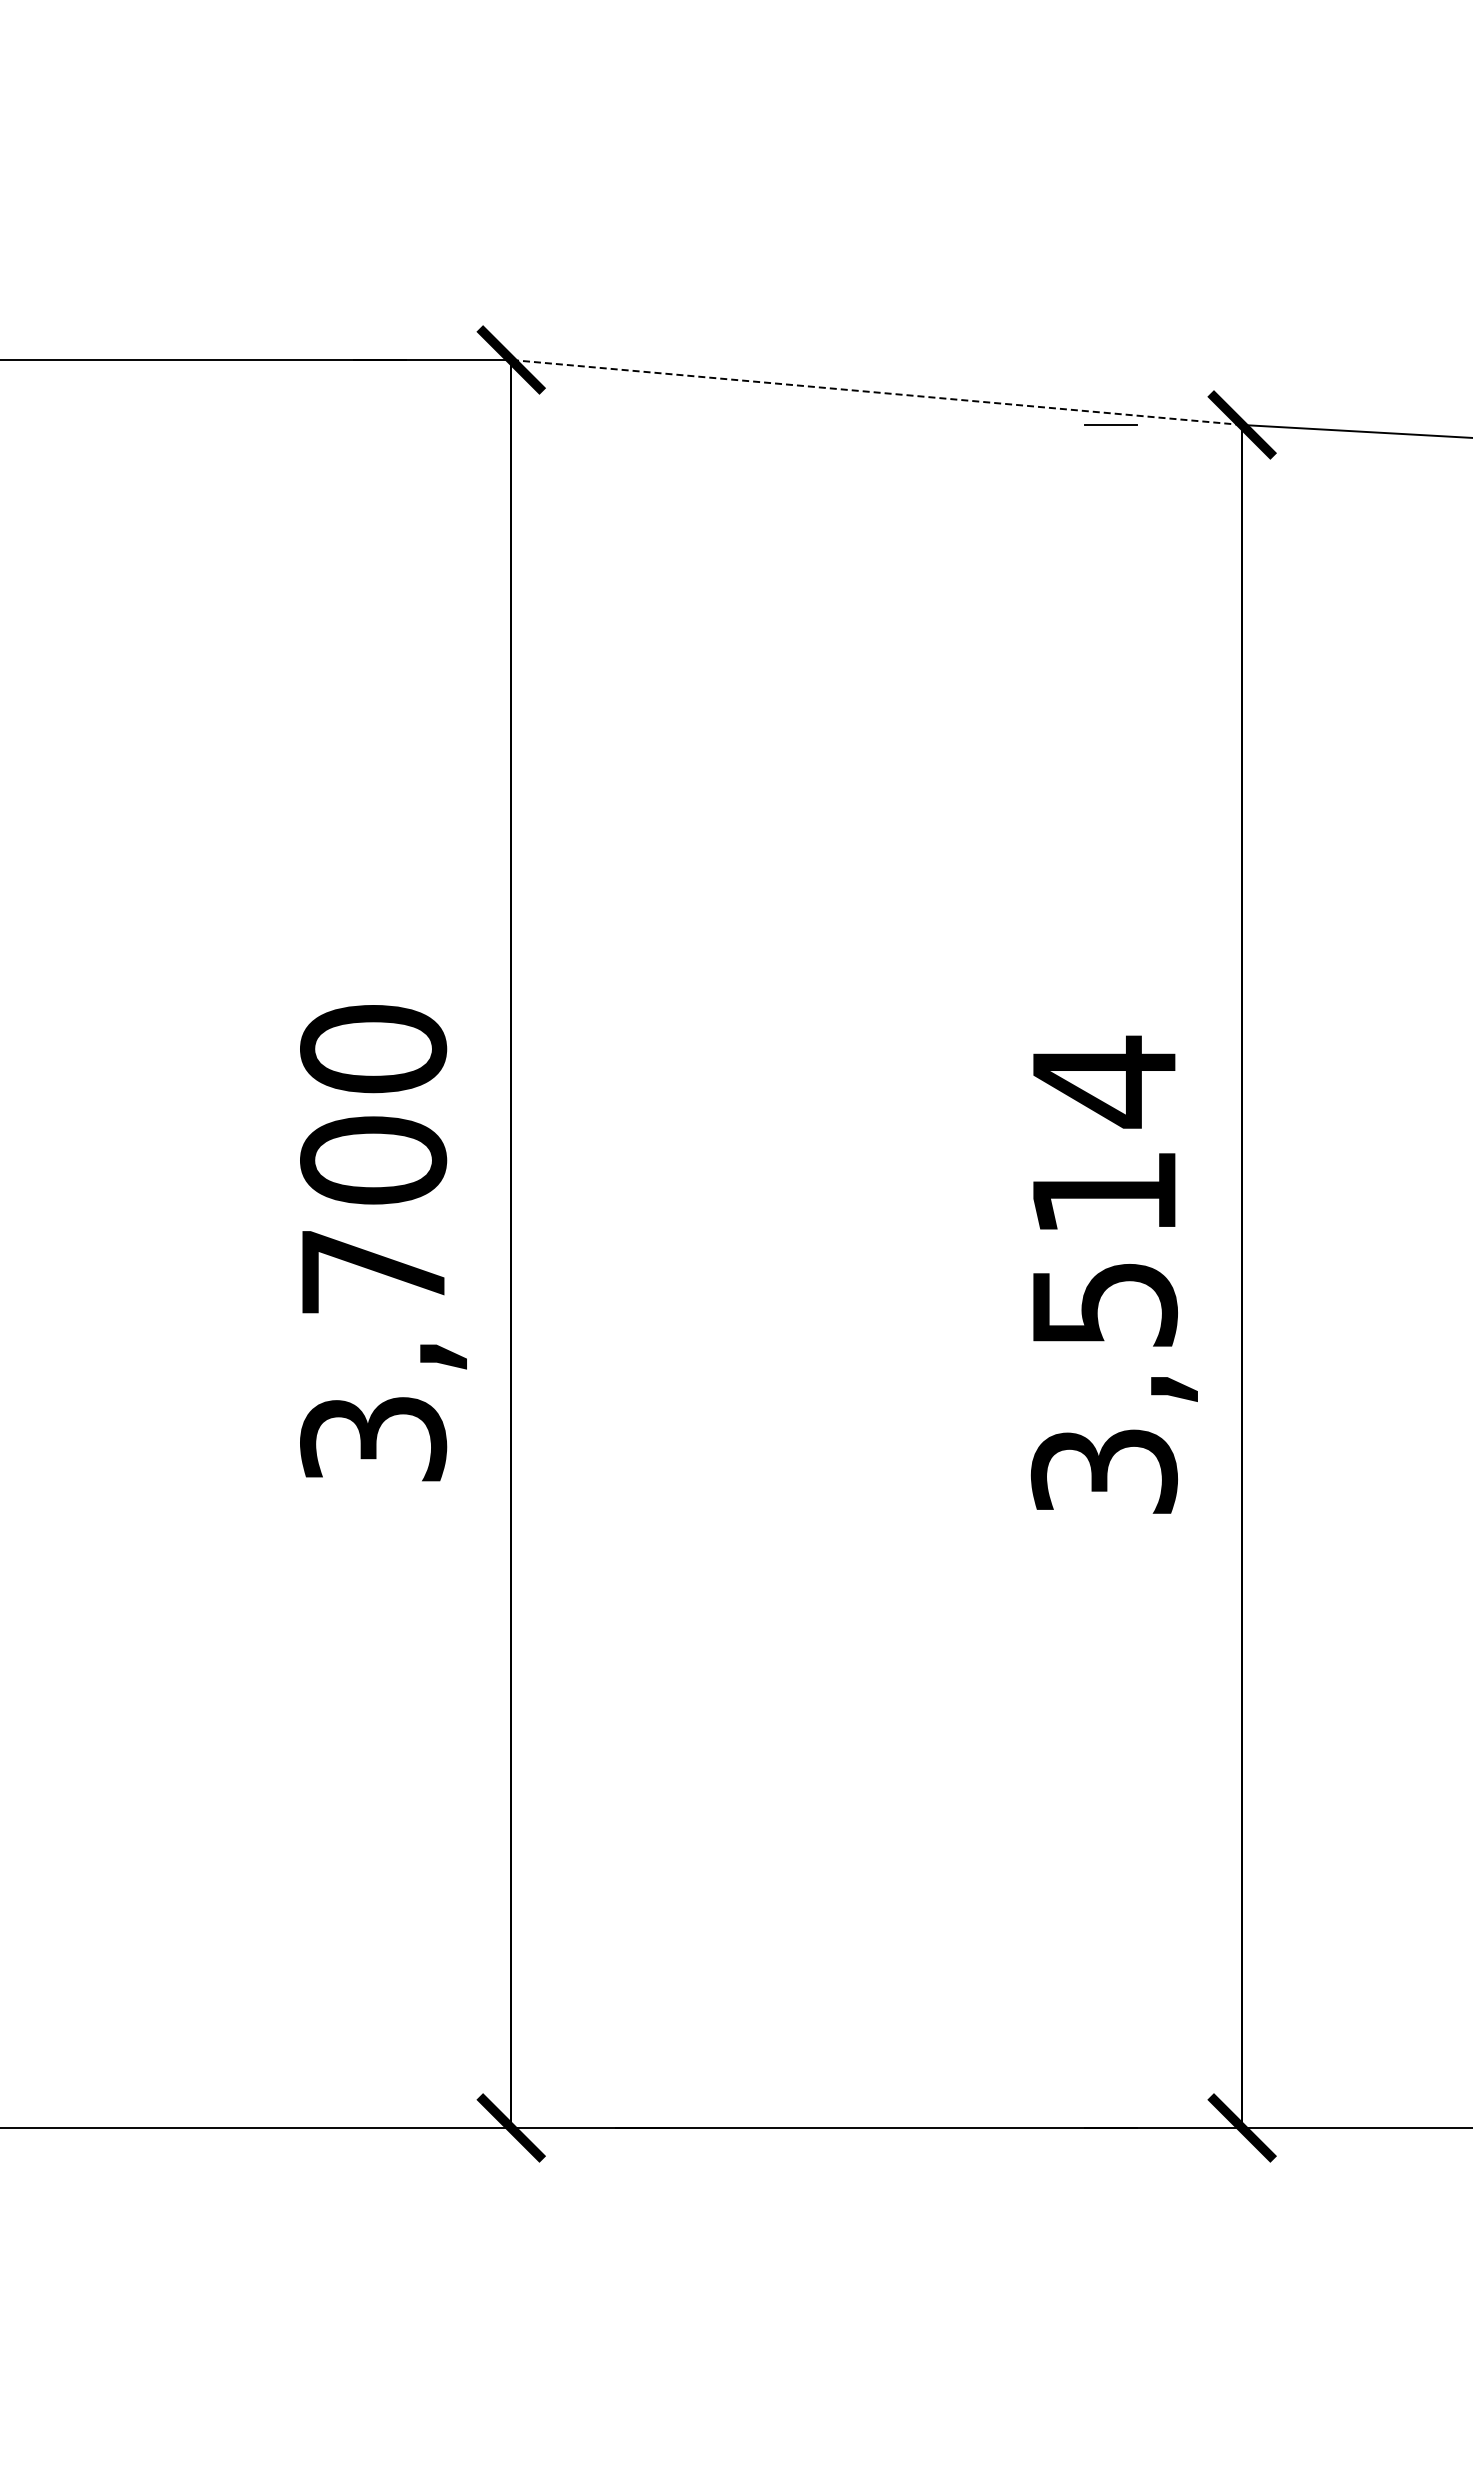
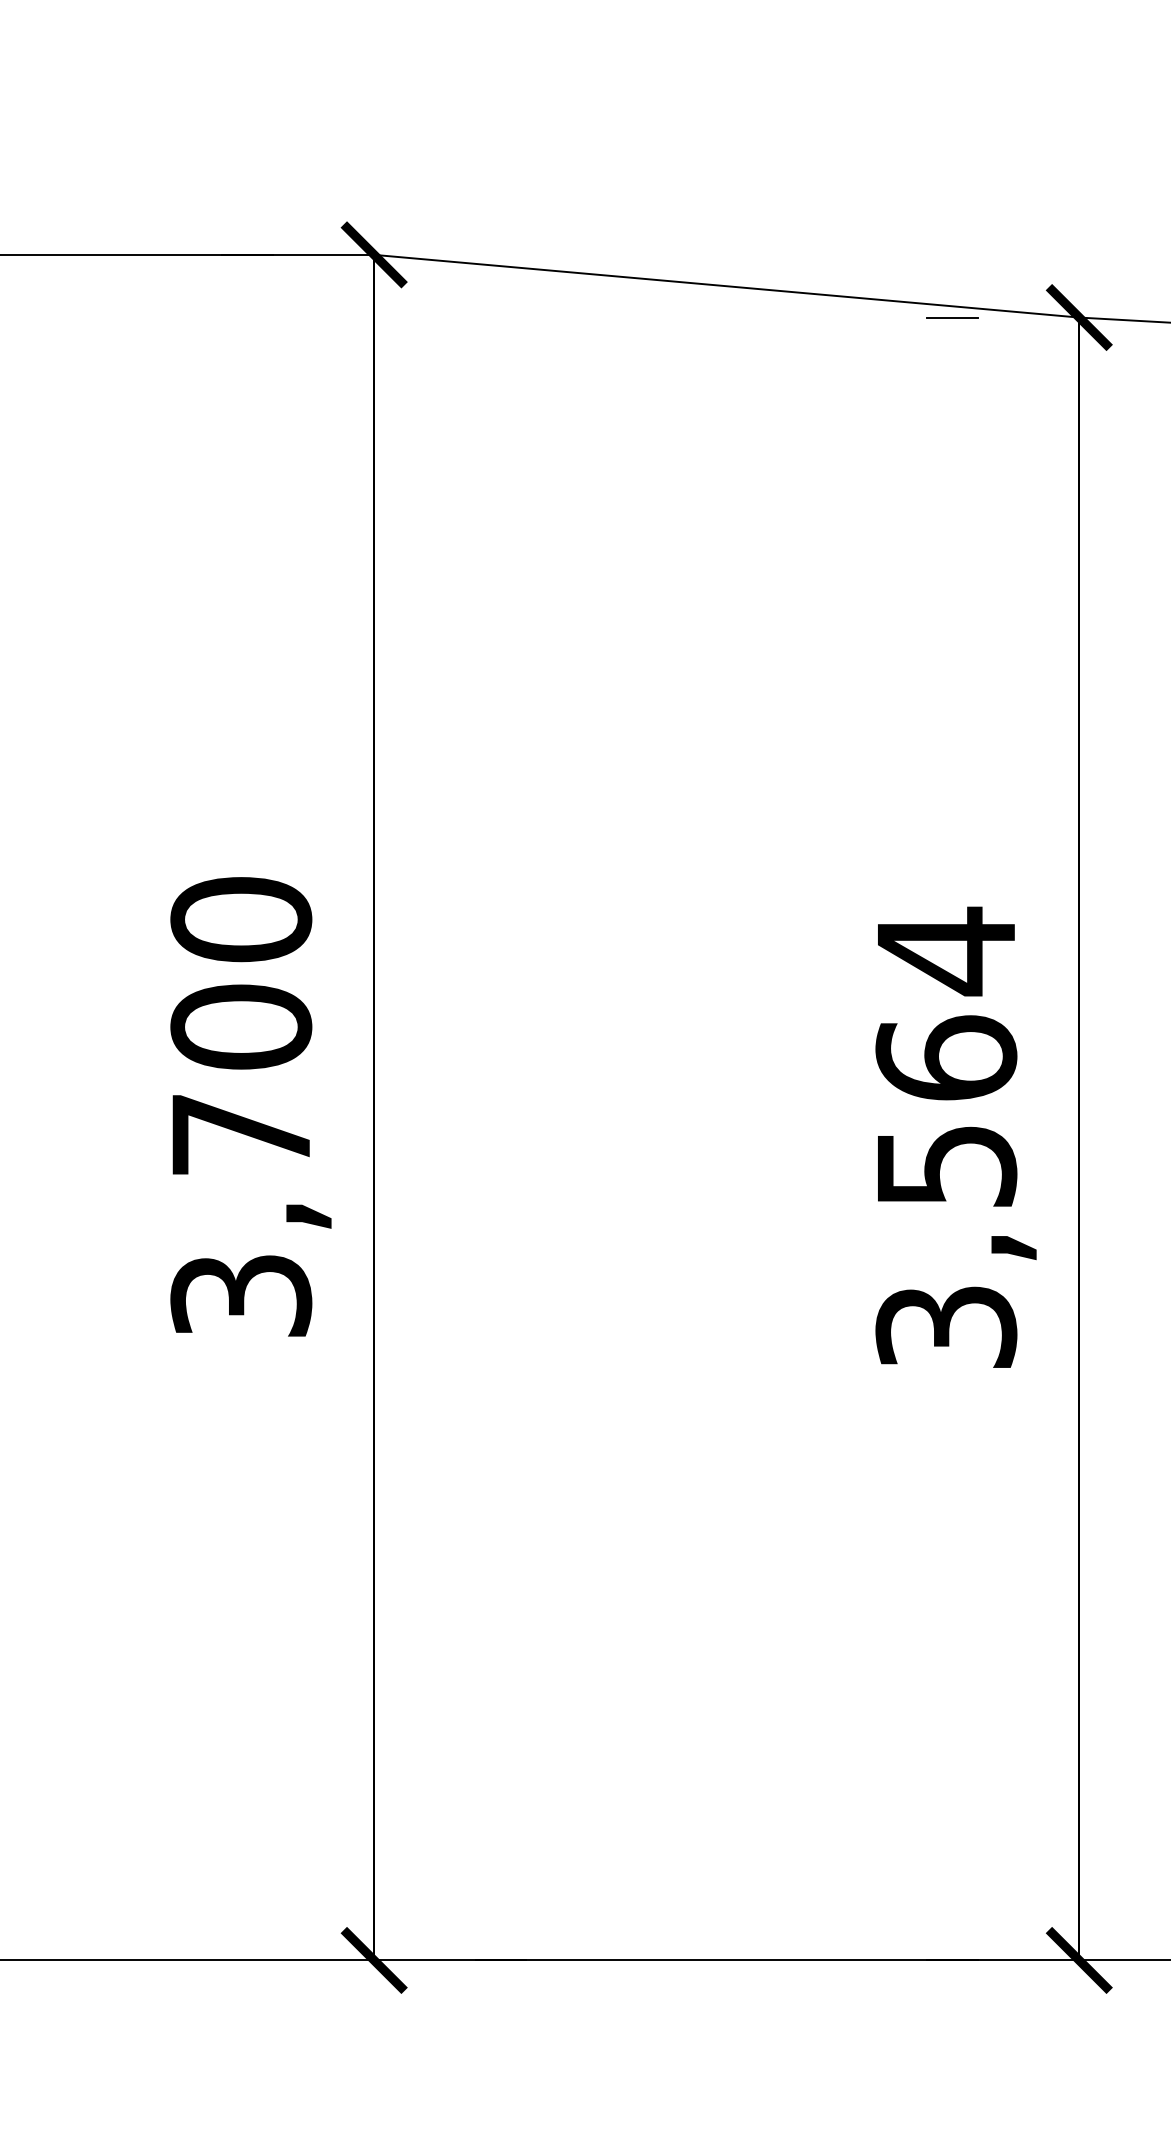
line: (876, 392) -> (726, 286), dashed -> solid
text: (1103, 1192) -> (945, 1057), 3,514 -> 3,564

